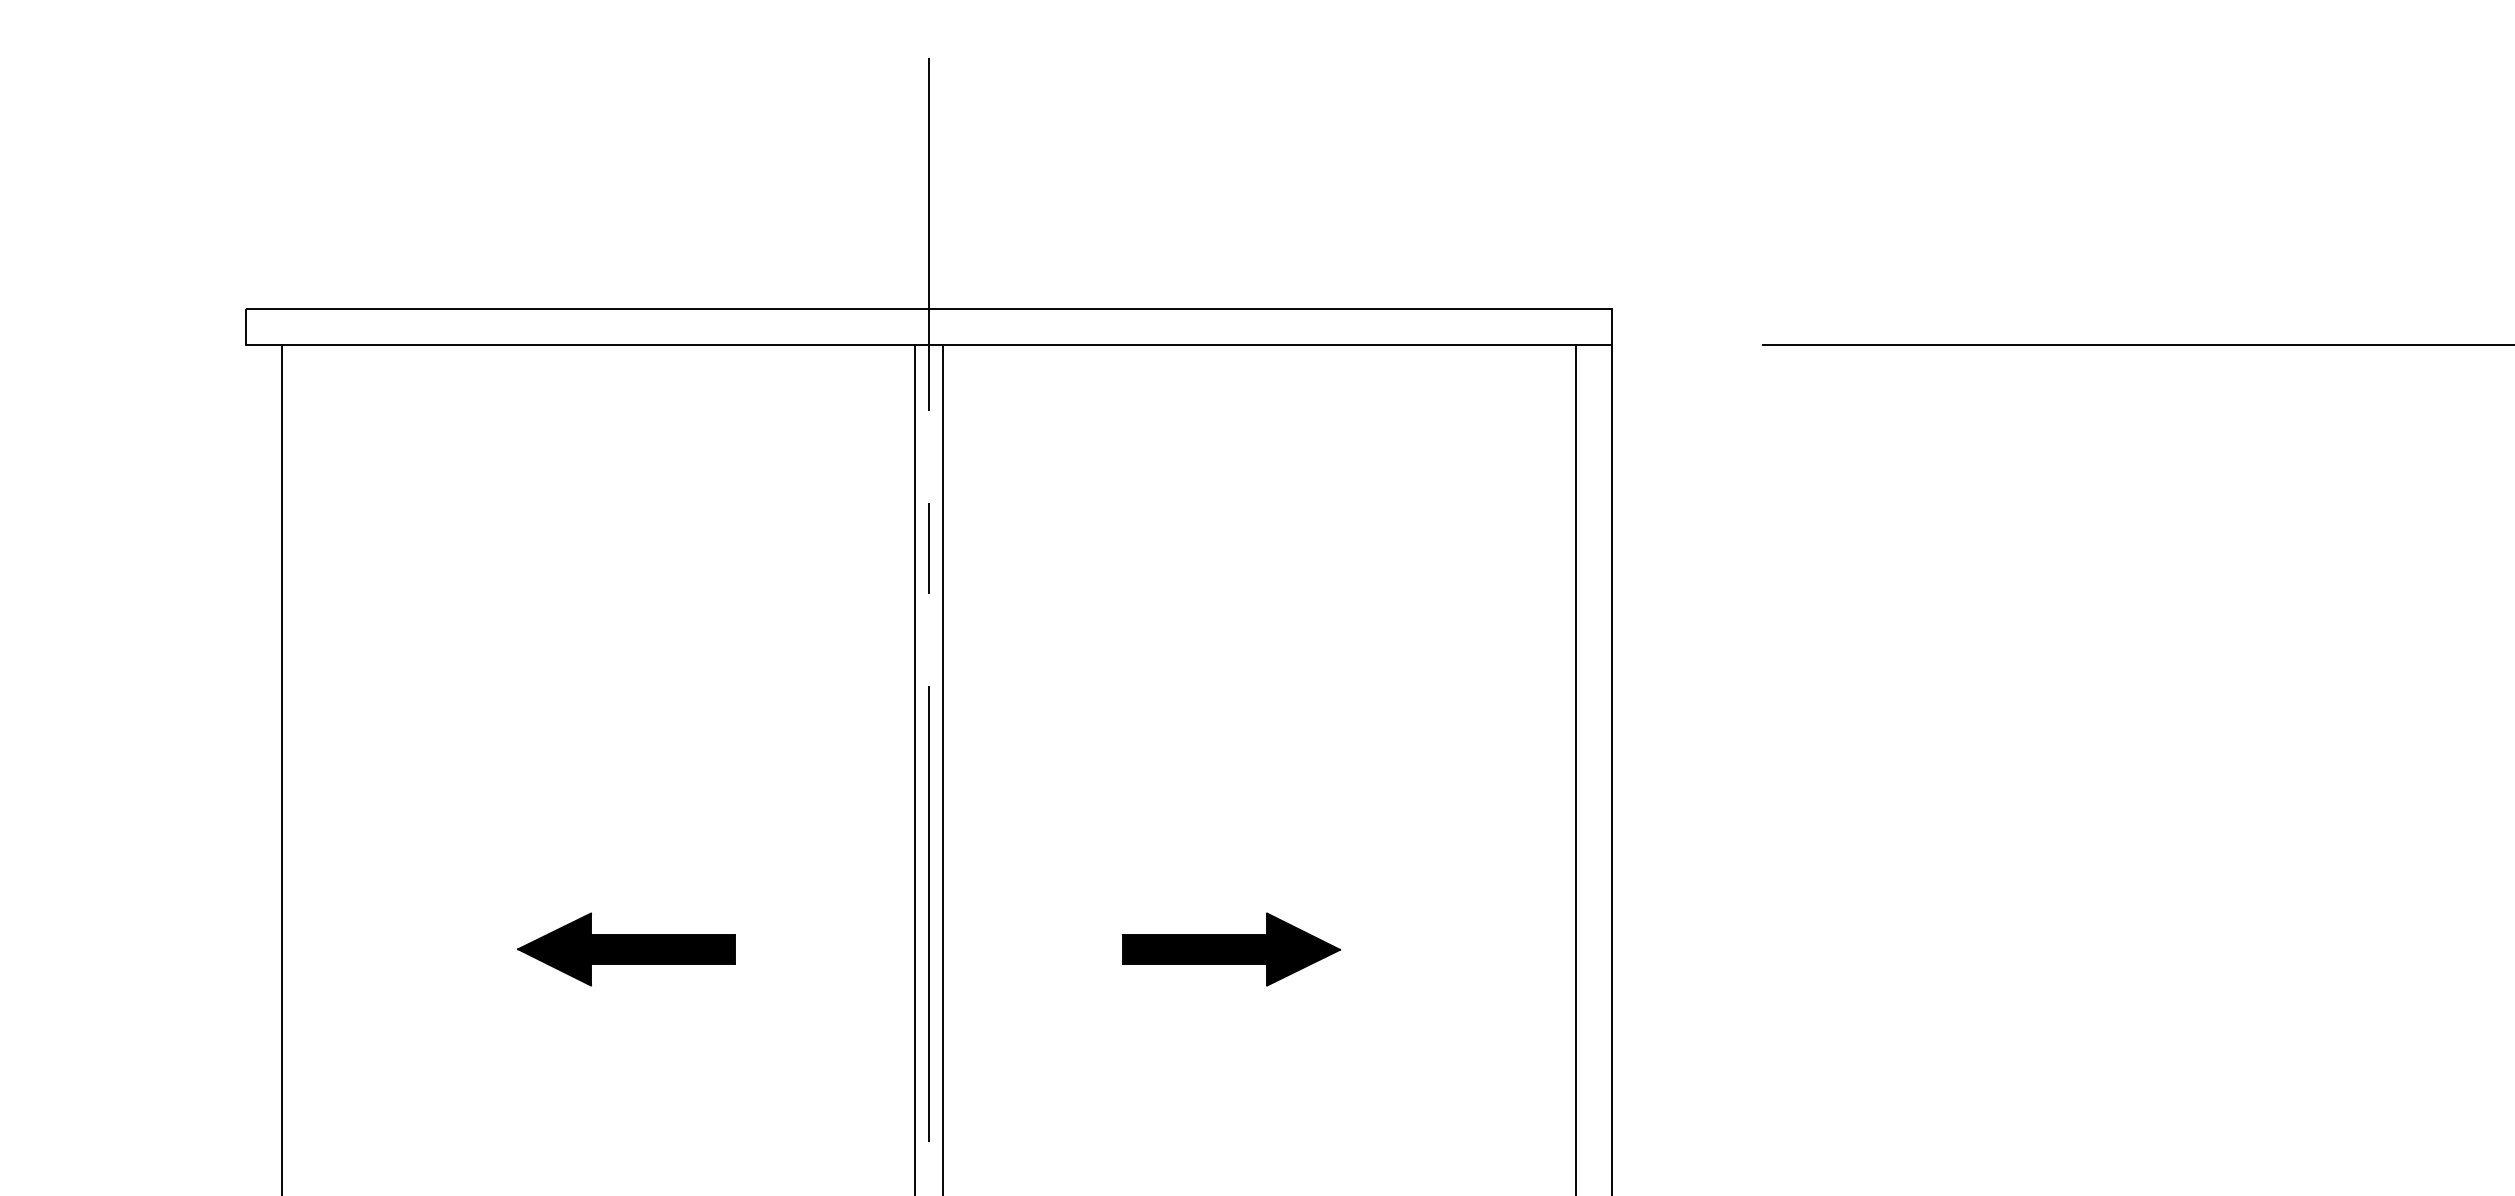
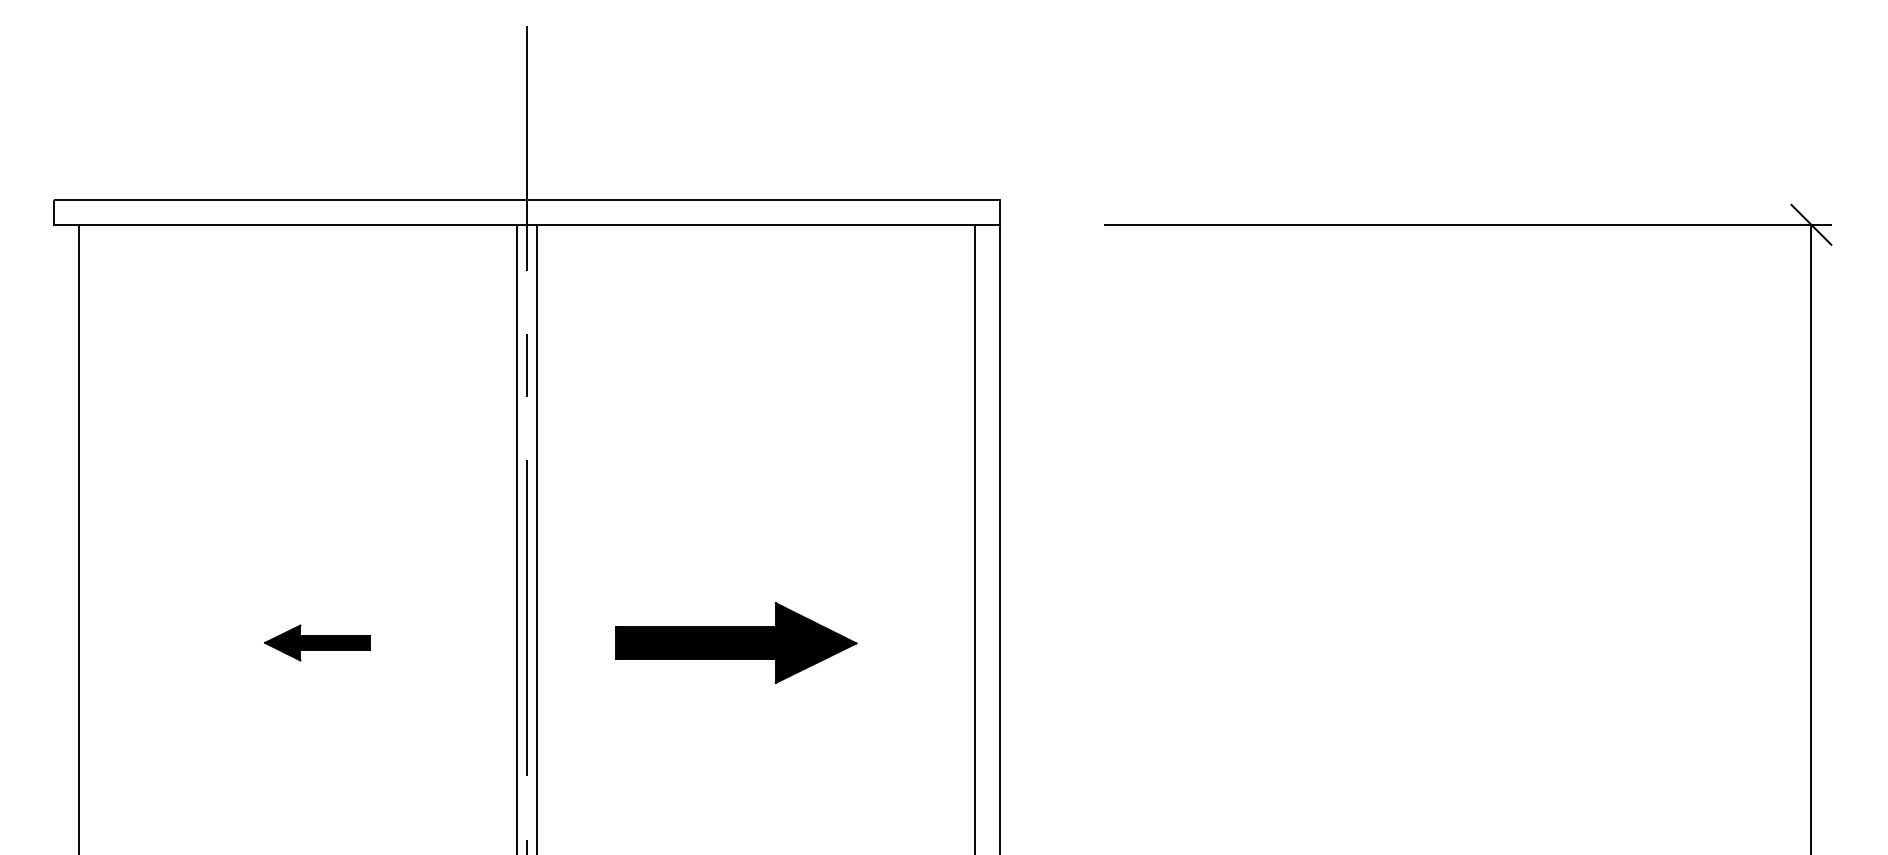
part: (626, 948) -> (317, 642), size x0.7
part: (1231, 948) -> (736, 642), size x1.6

